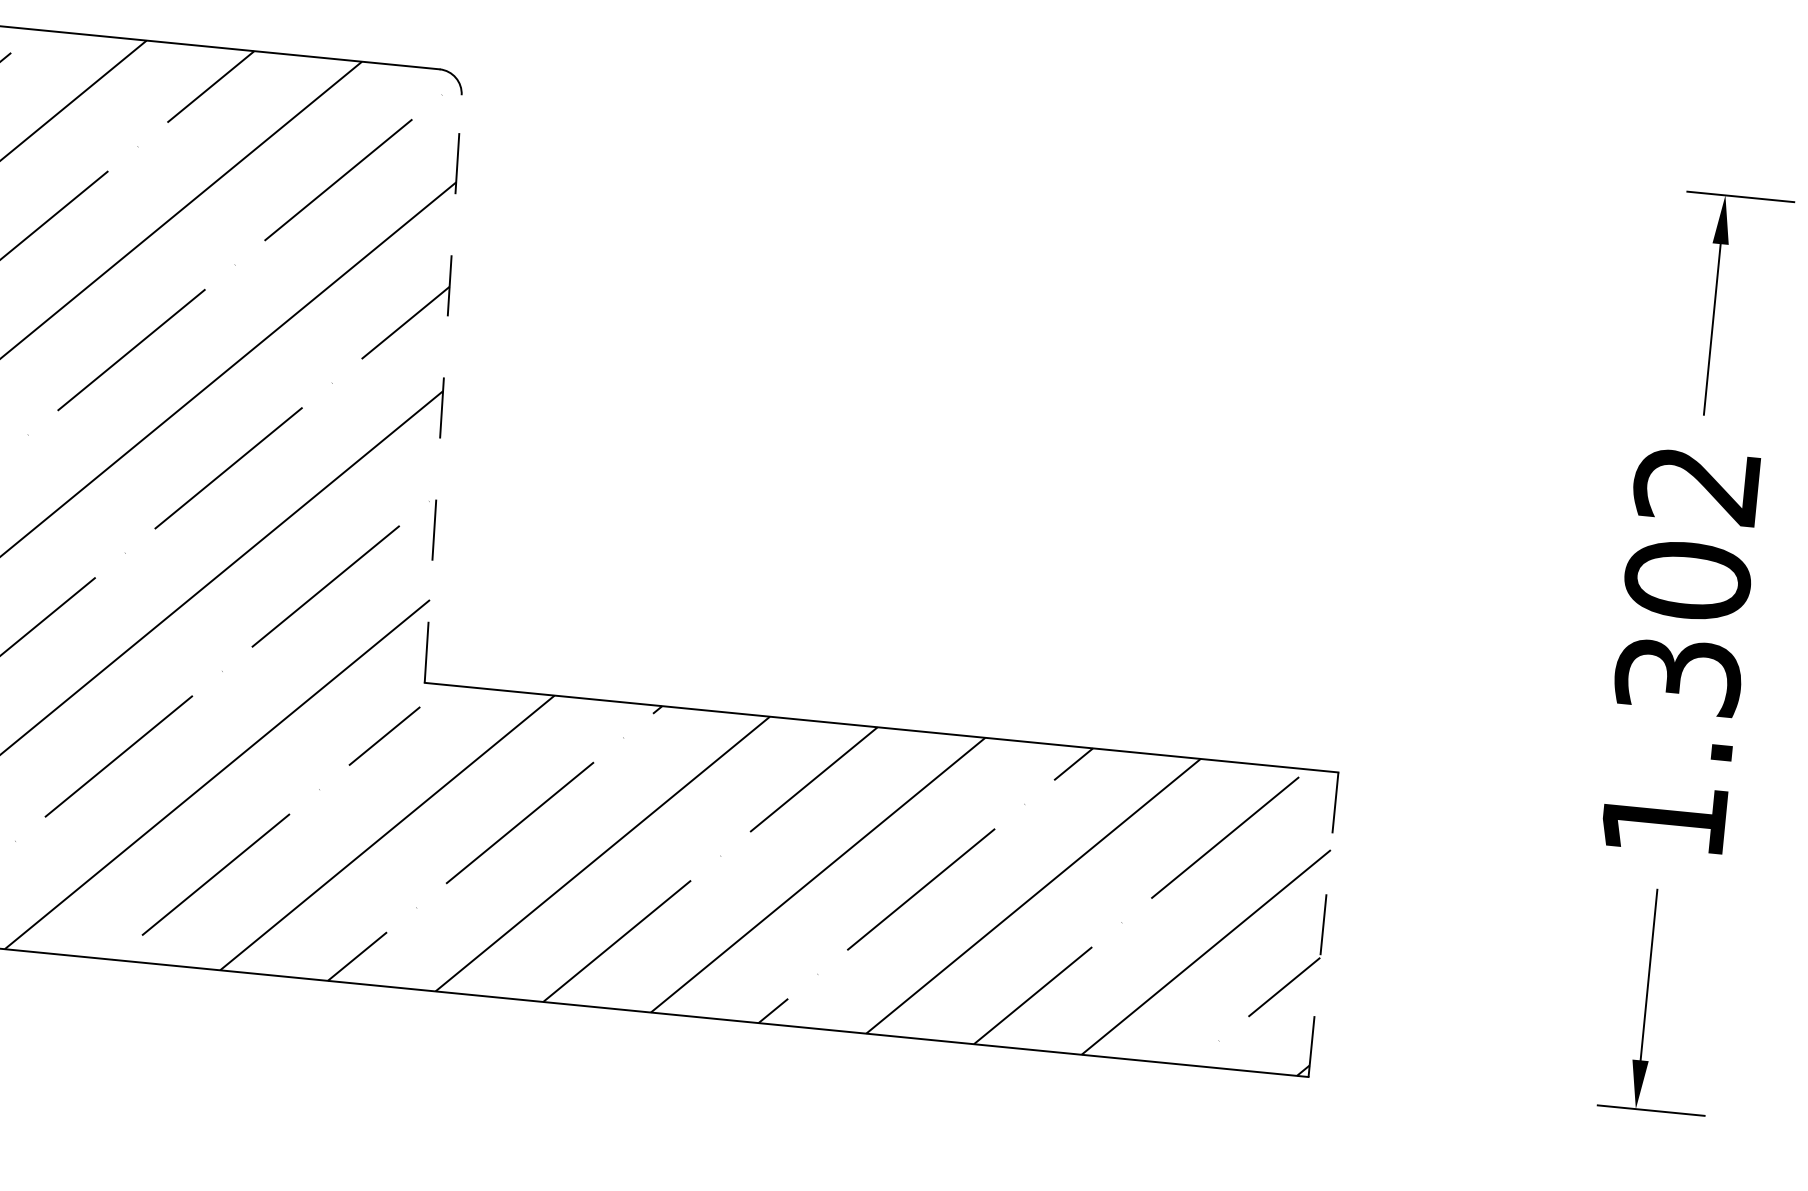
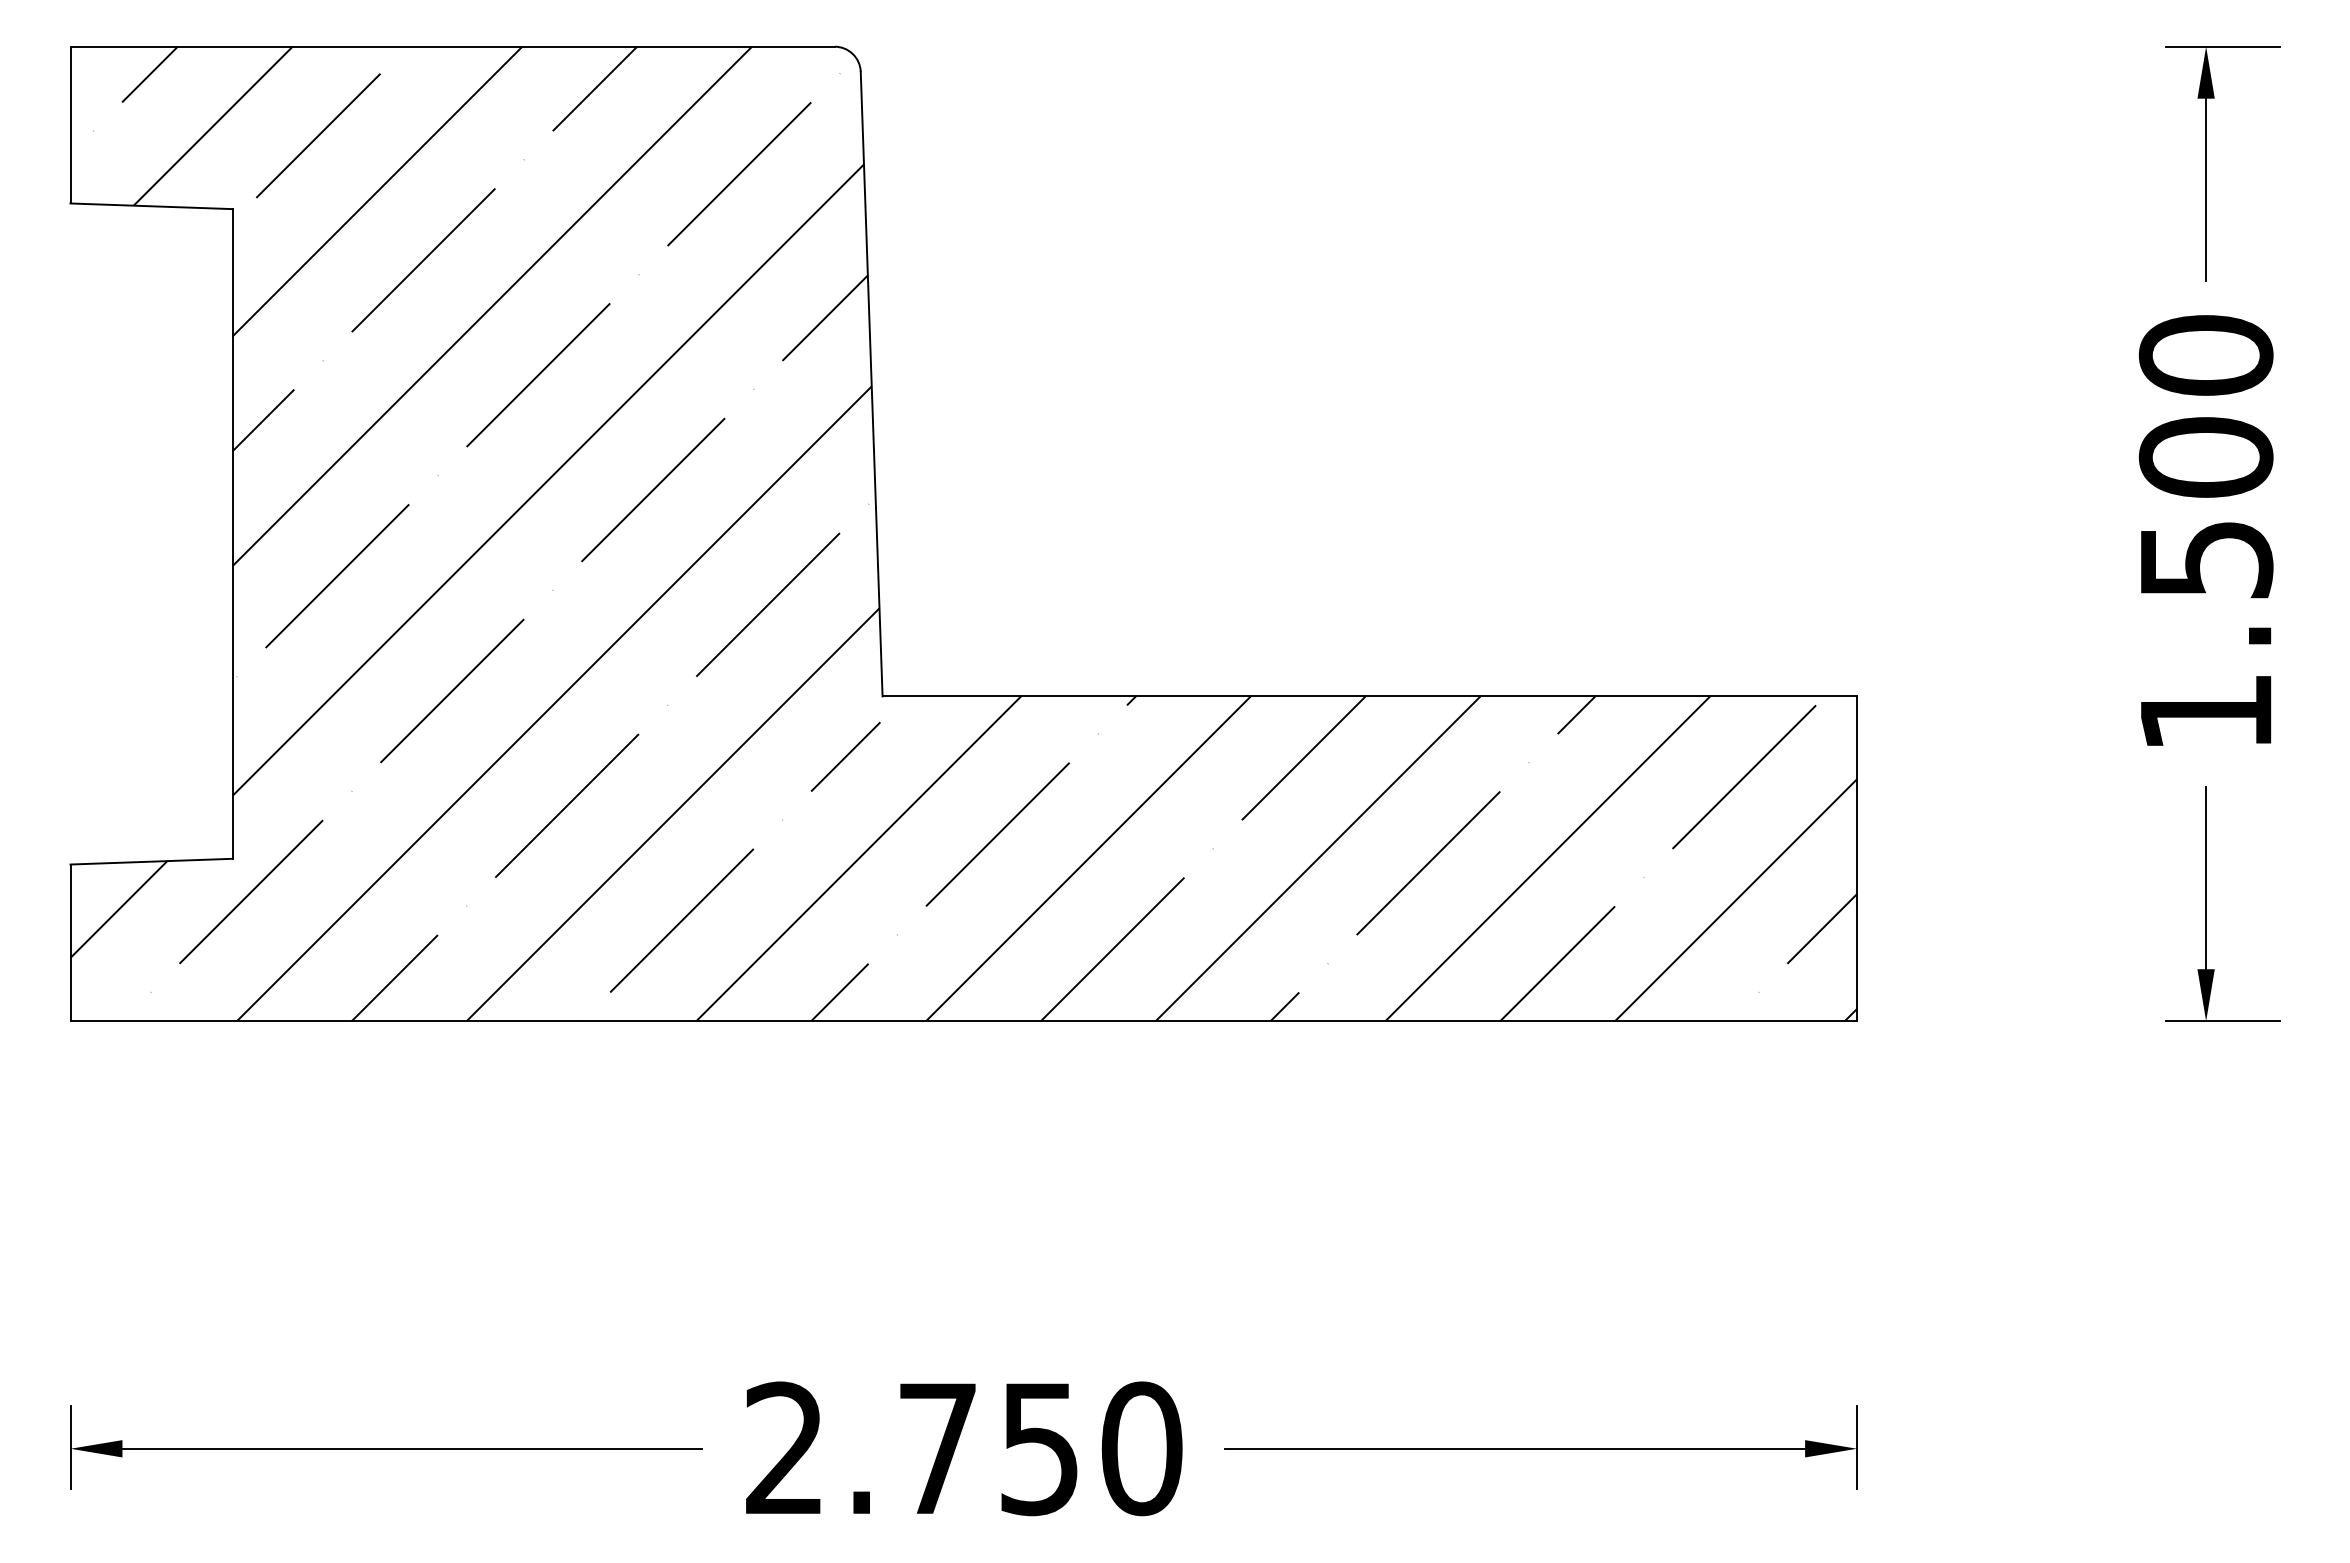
line: (443, 388) -> (871, 383), dashed -> solid
text: (1687, 579) -> (2205, 456), 1.302 -> 1.500
line: (1323, 924) -> (1857, 858), dashed -> solid

